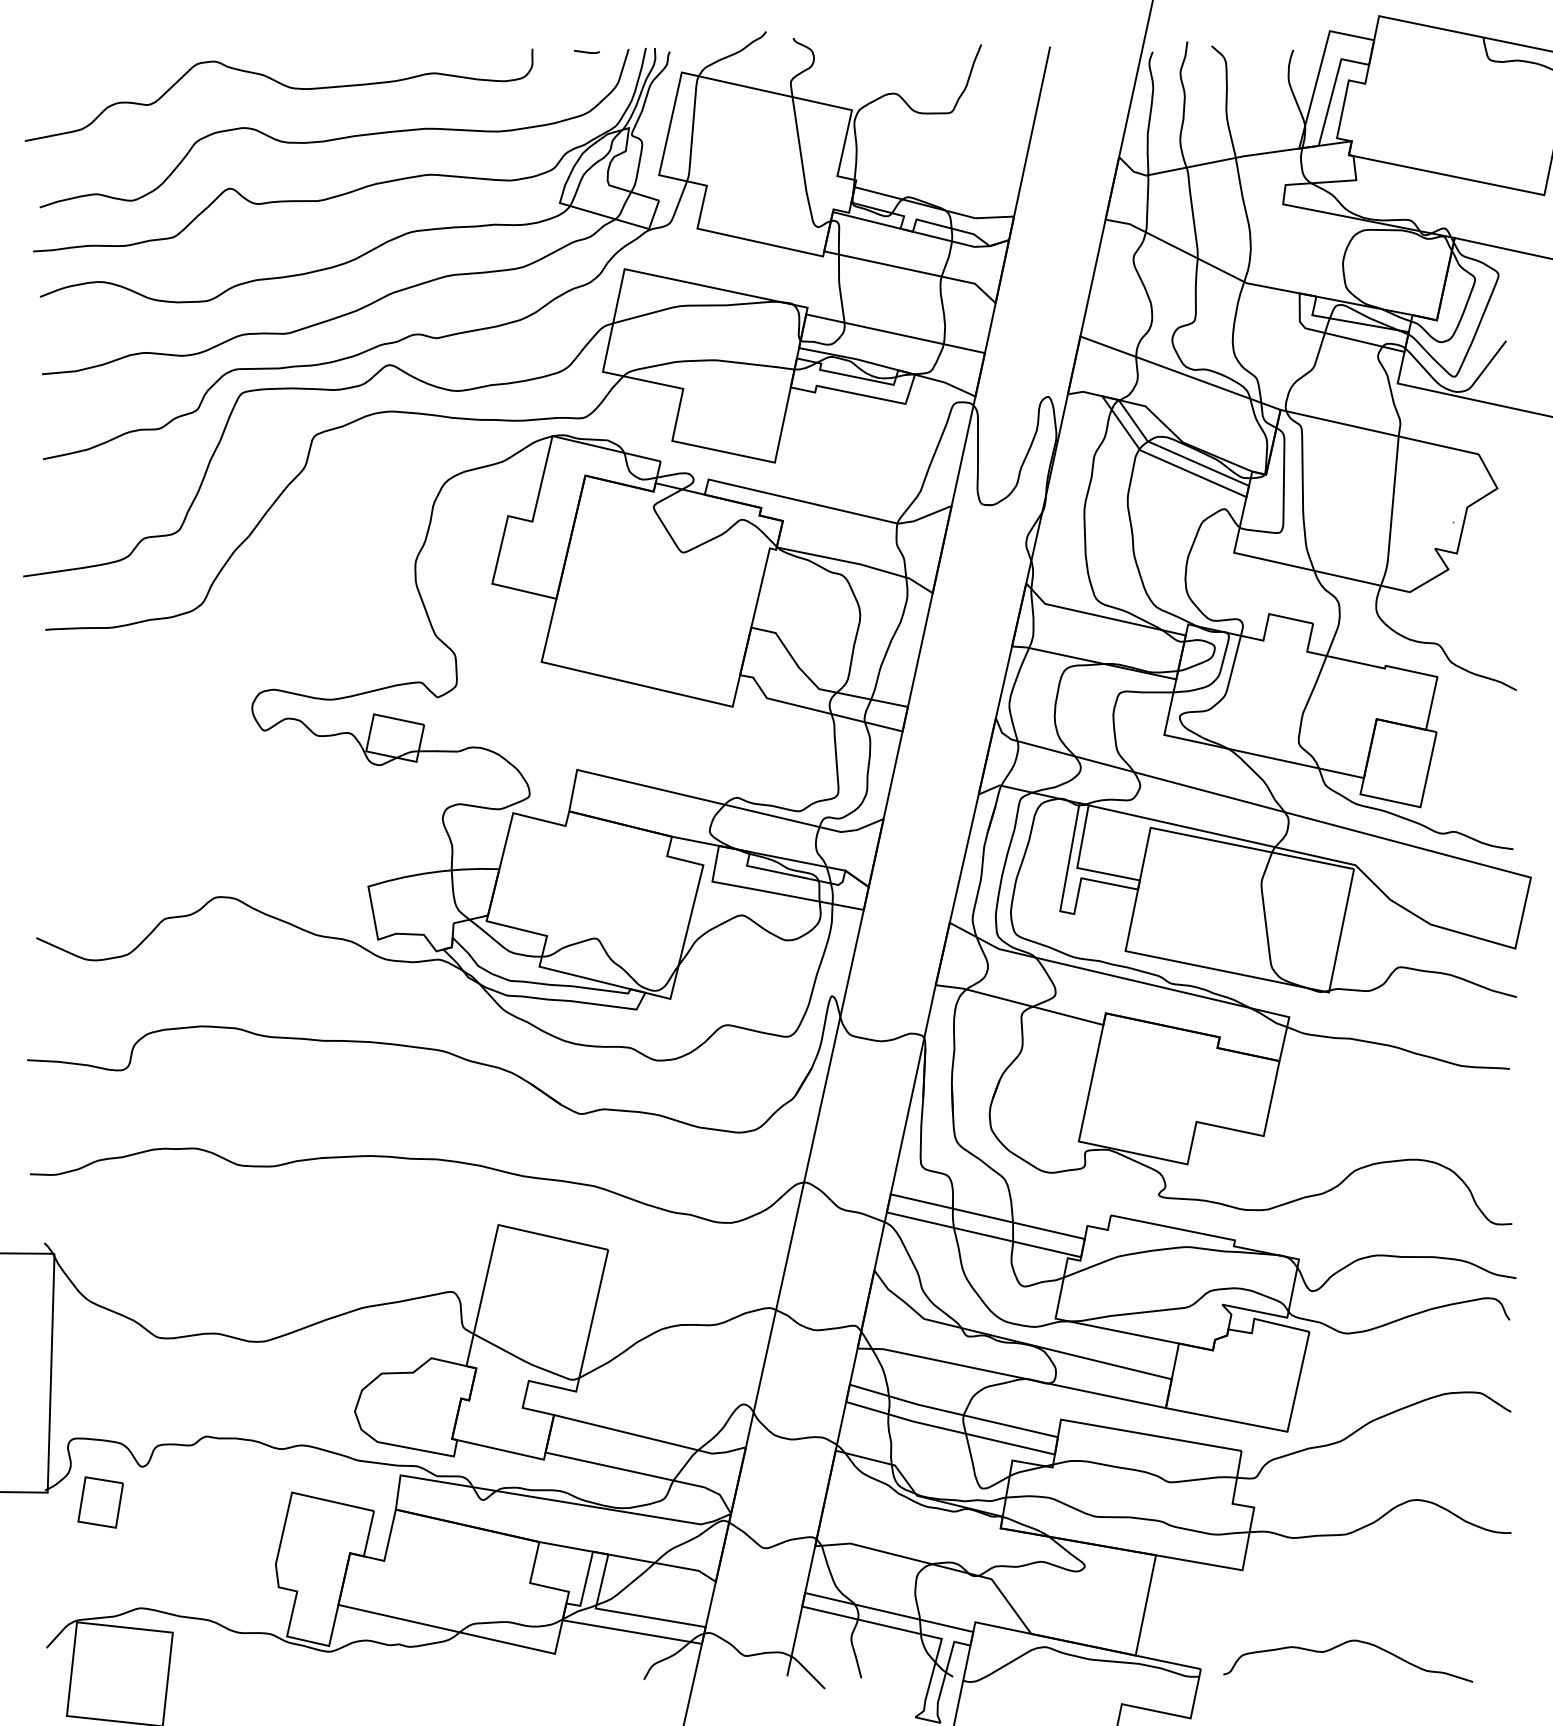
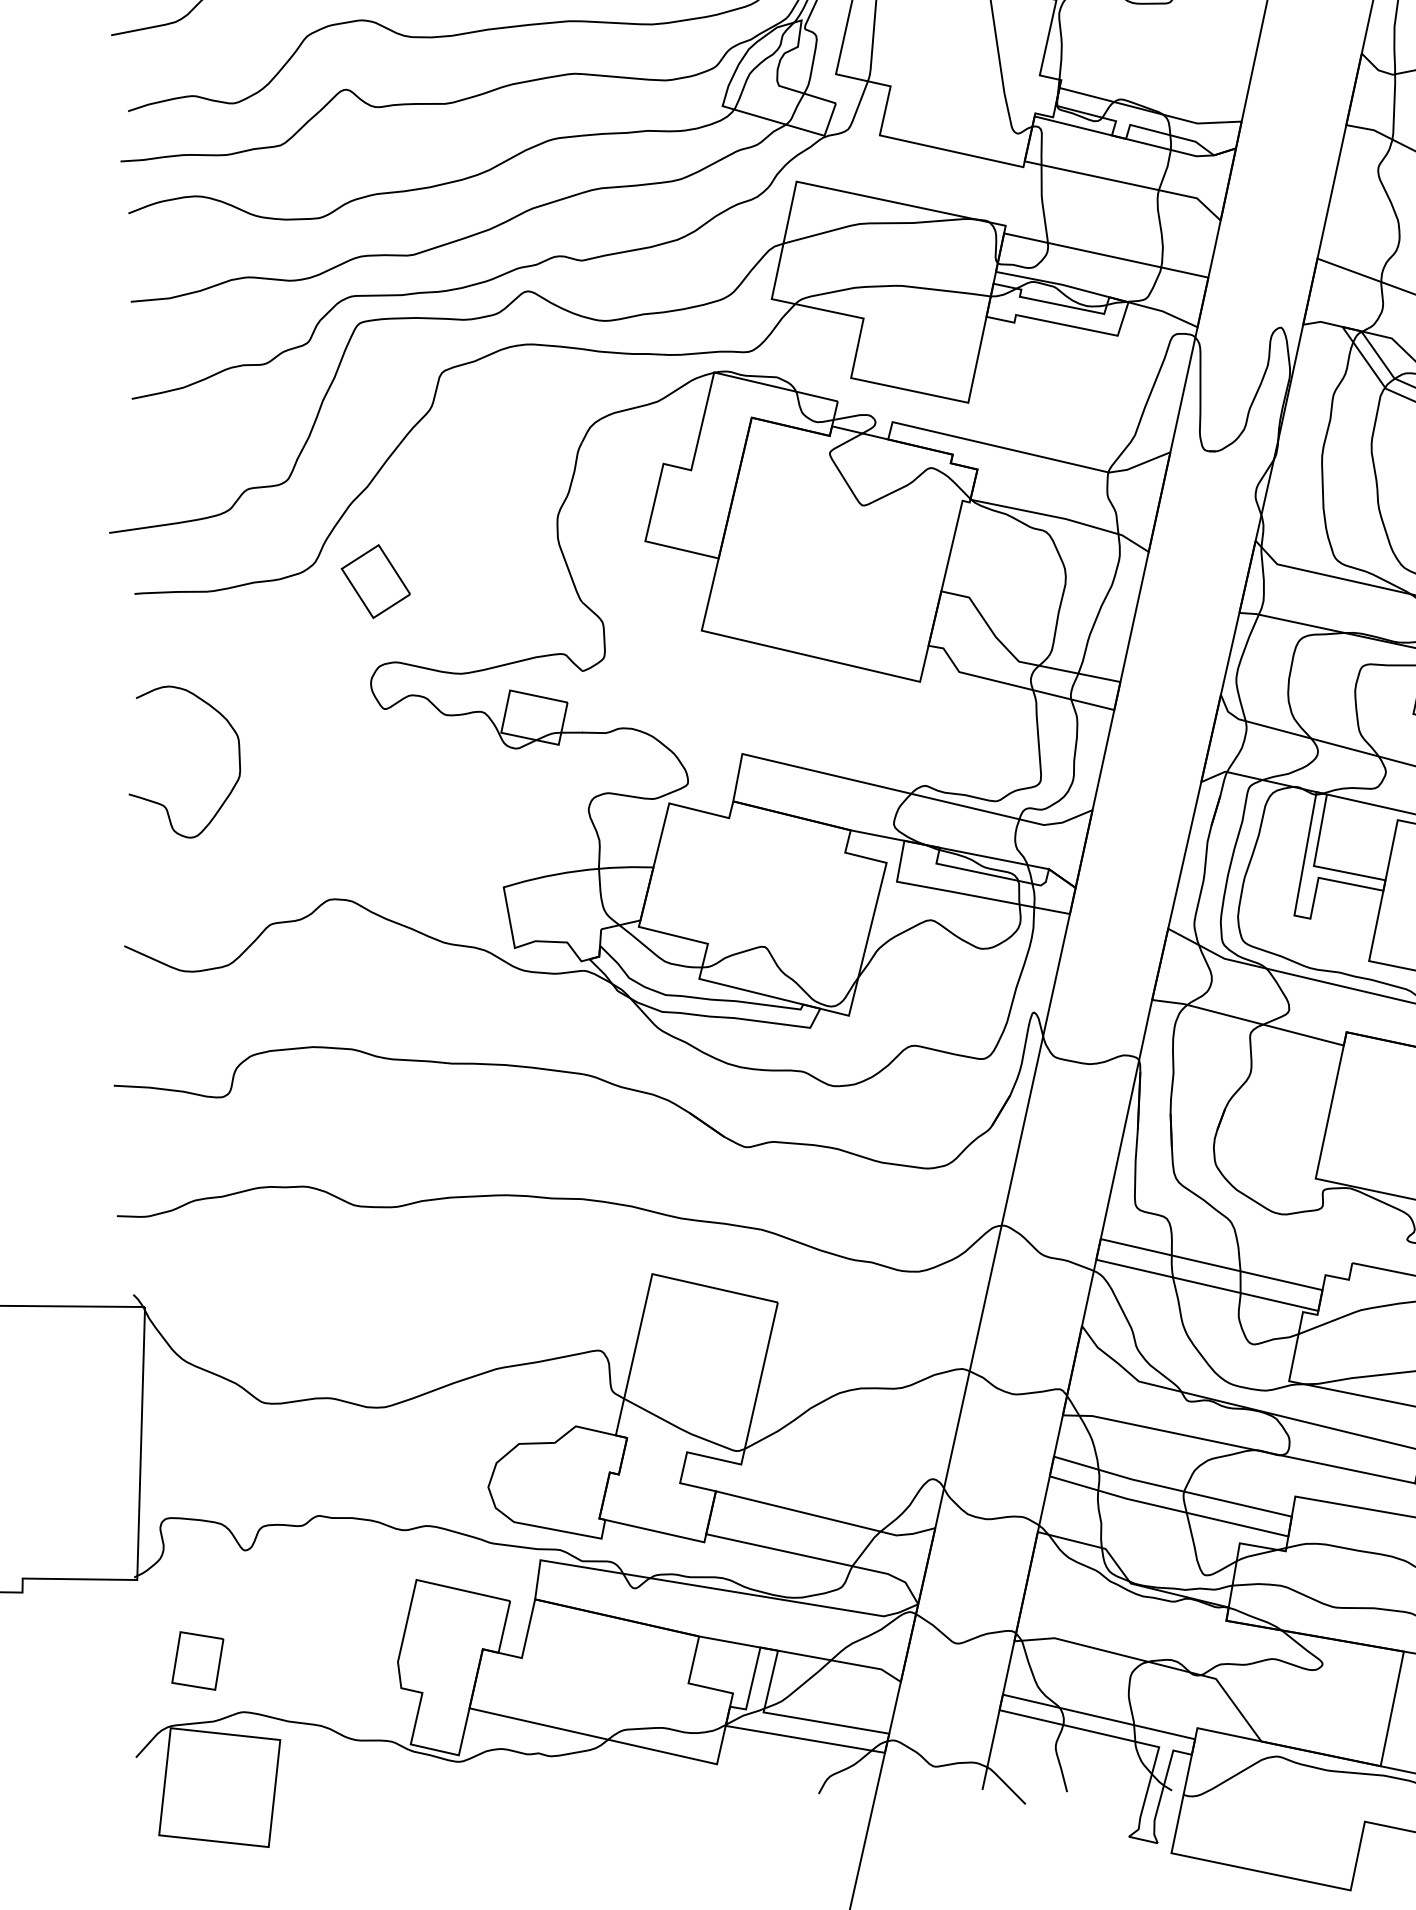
part: (256, 618) -> (375, 580), added
curve: (71, 814) -> (164, 804), added
part: (100, 1502) -> (197, 1660), moved

